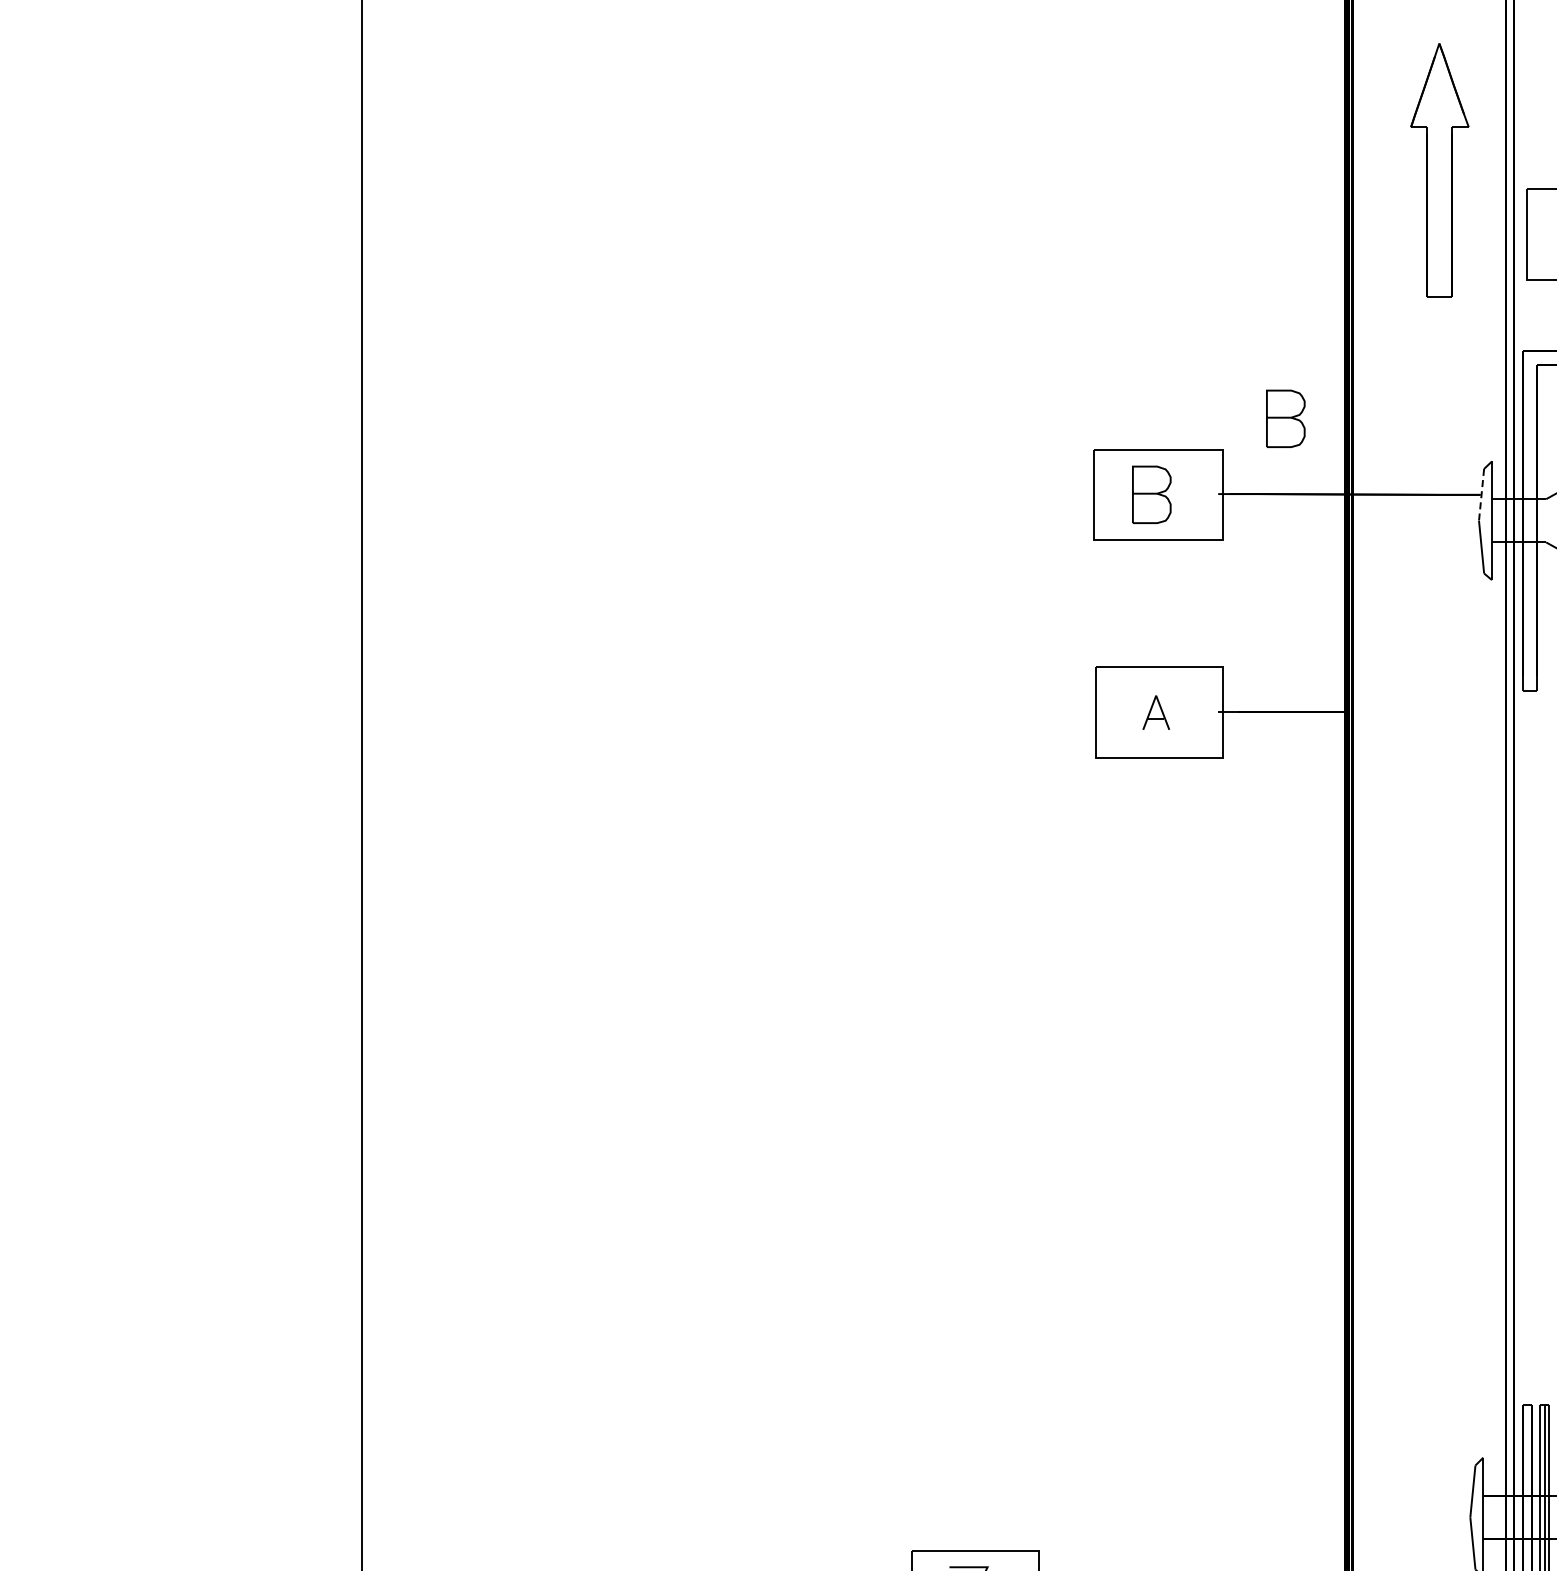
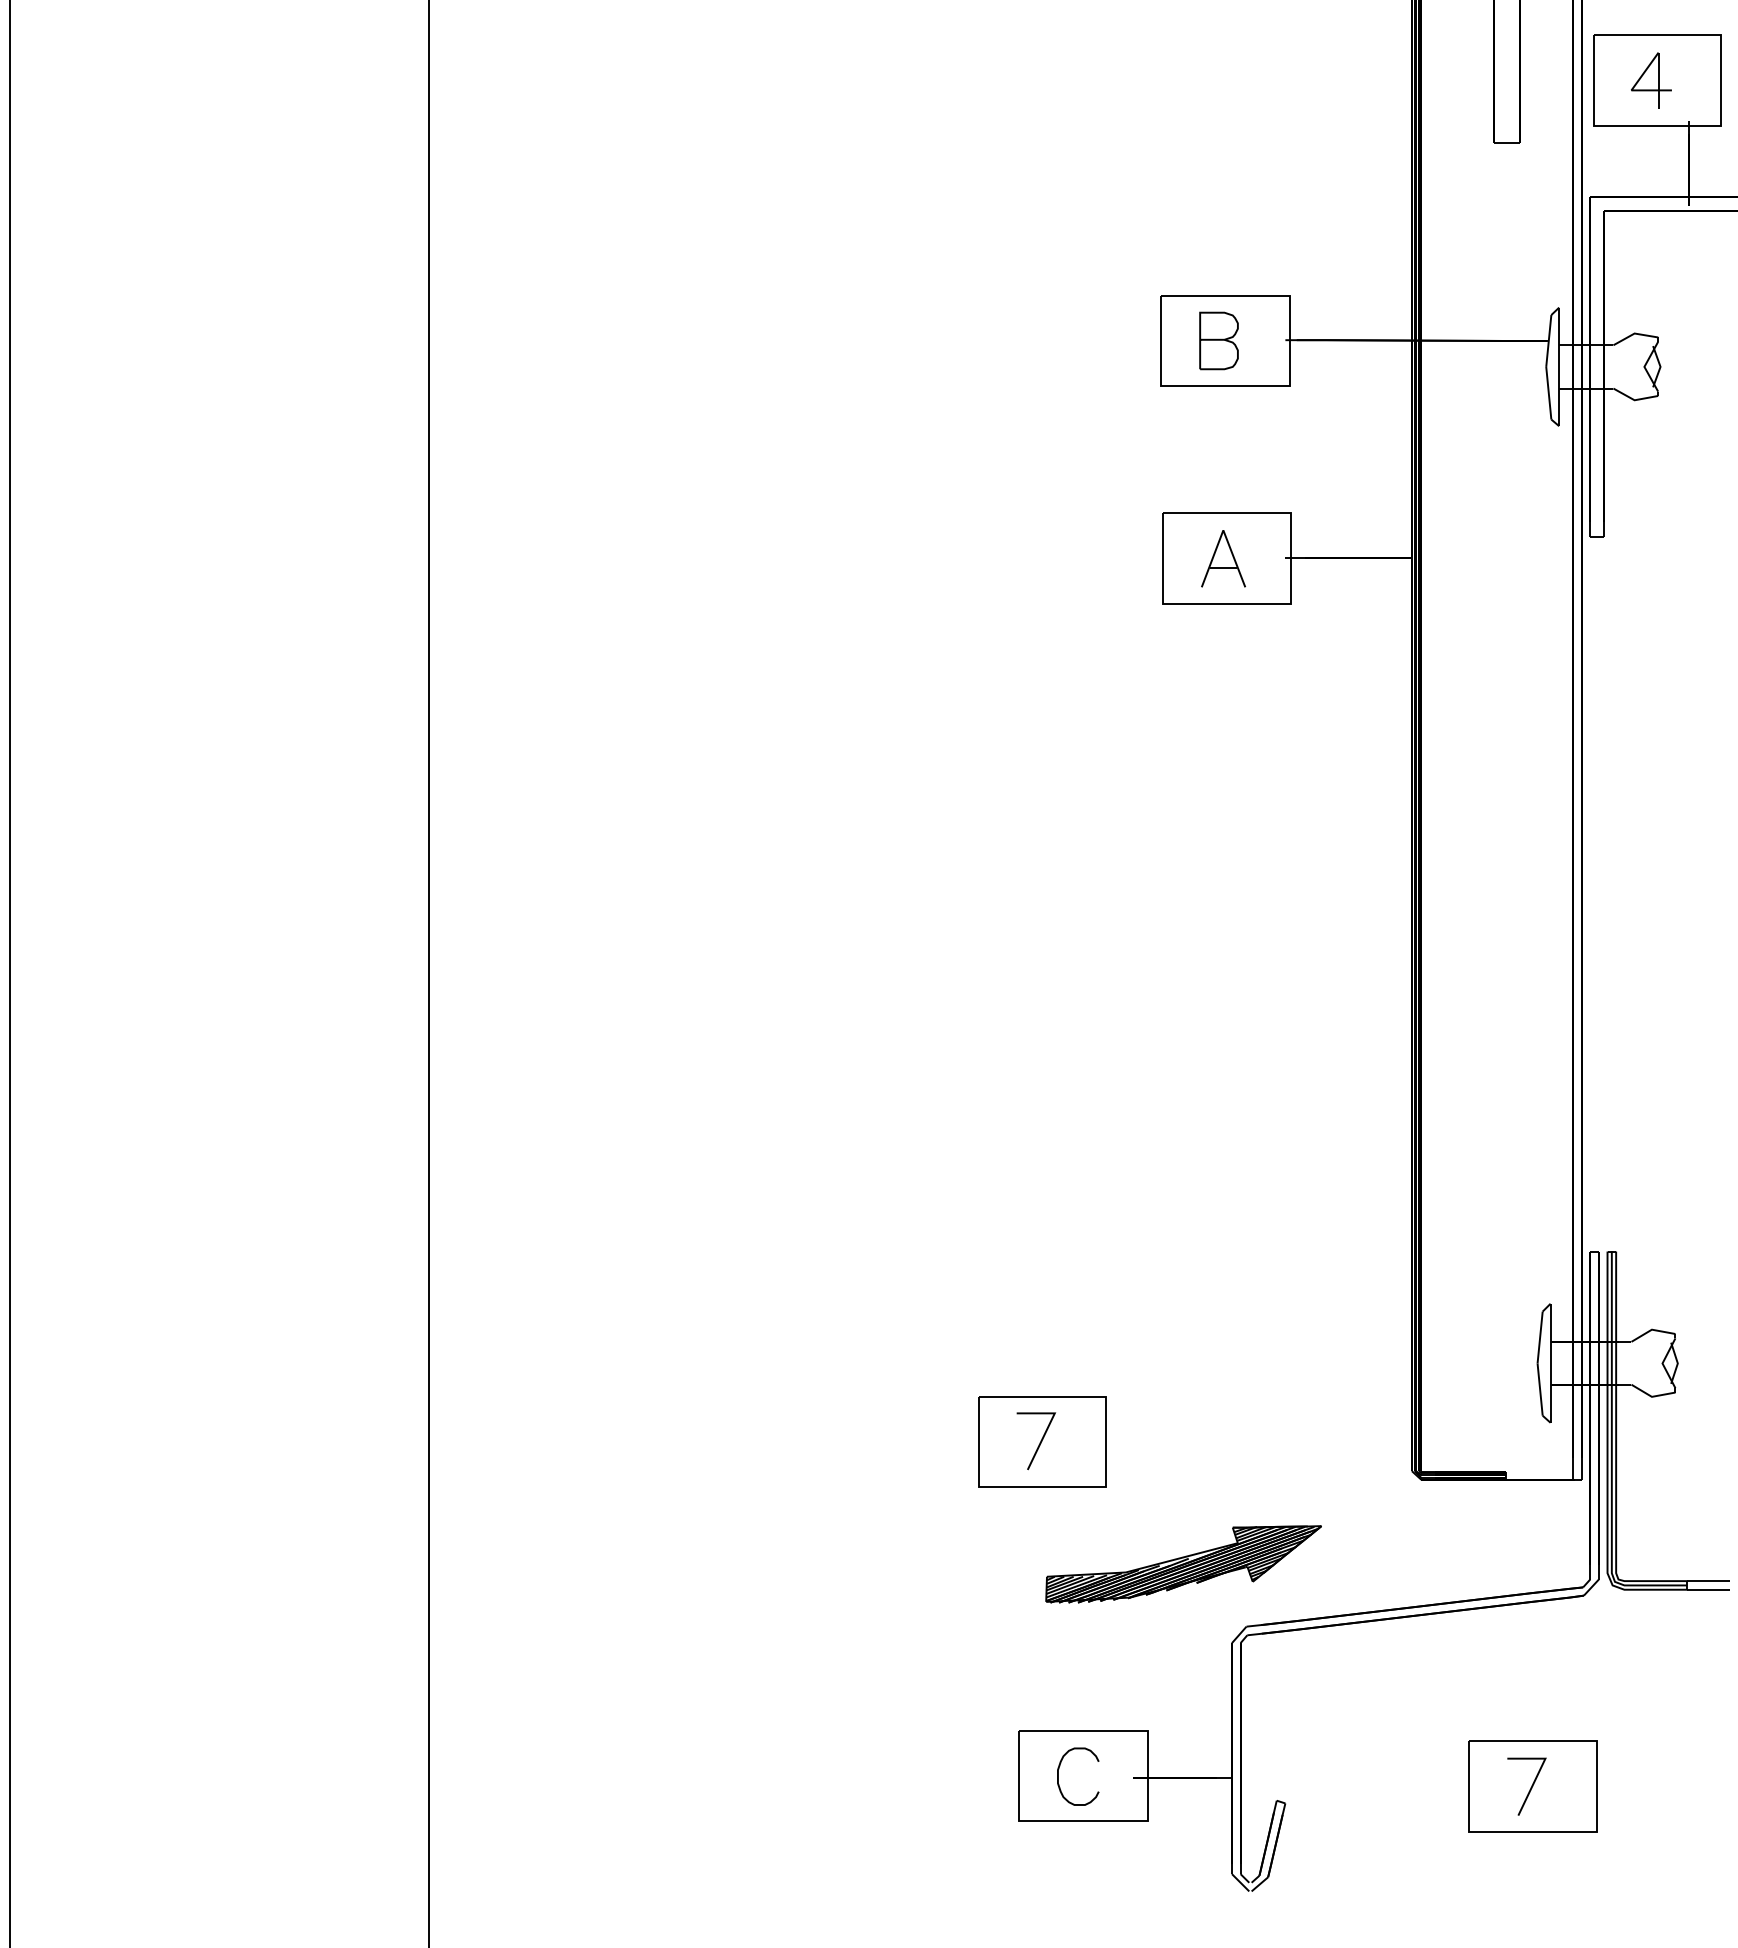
part: (1285, 418) -> (1352, 264), removed
line: (1481, 495) -> (1548, 341), dashed -> solid
part: (1156, 712) -> (1223, 558), size x1.67

